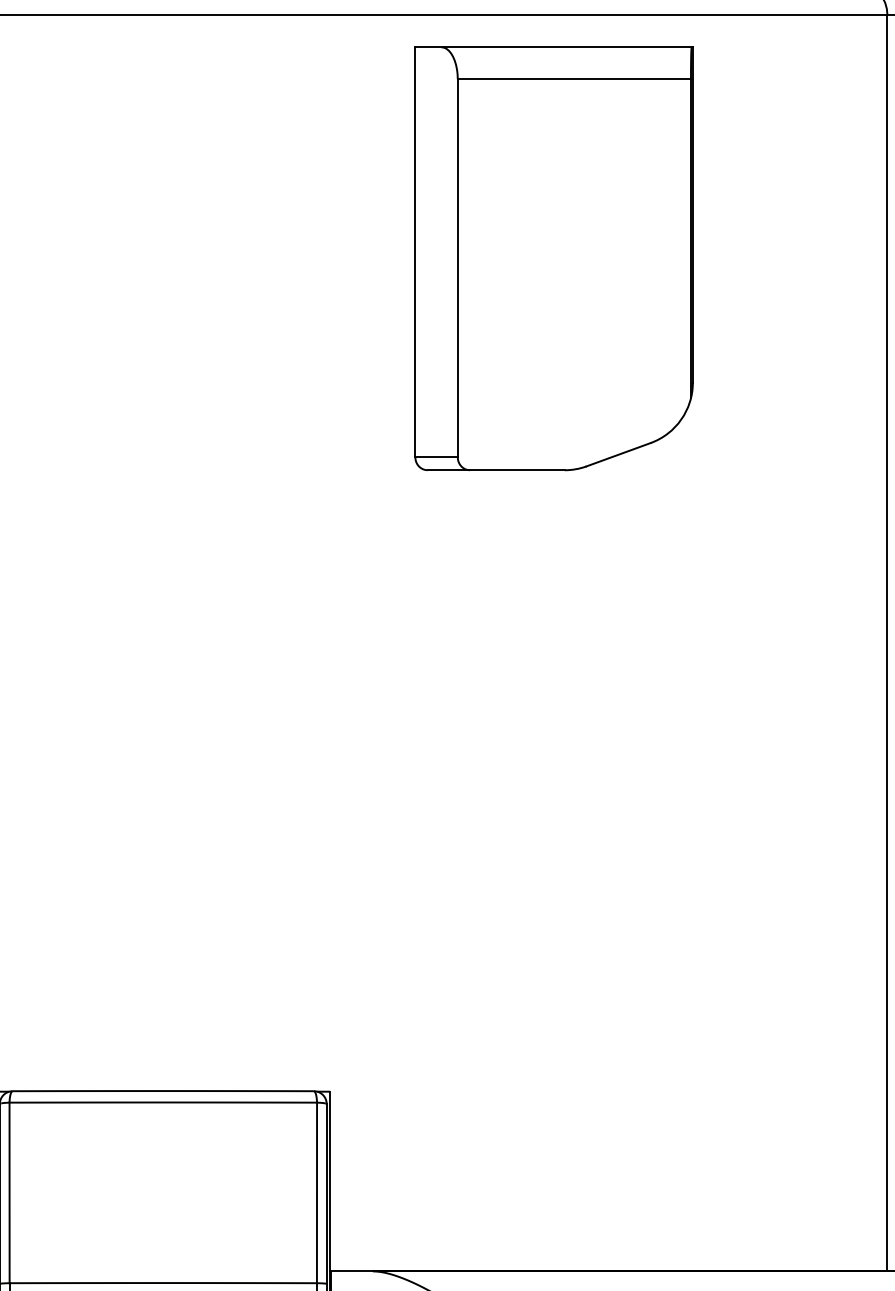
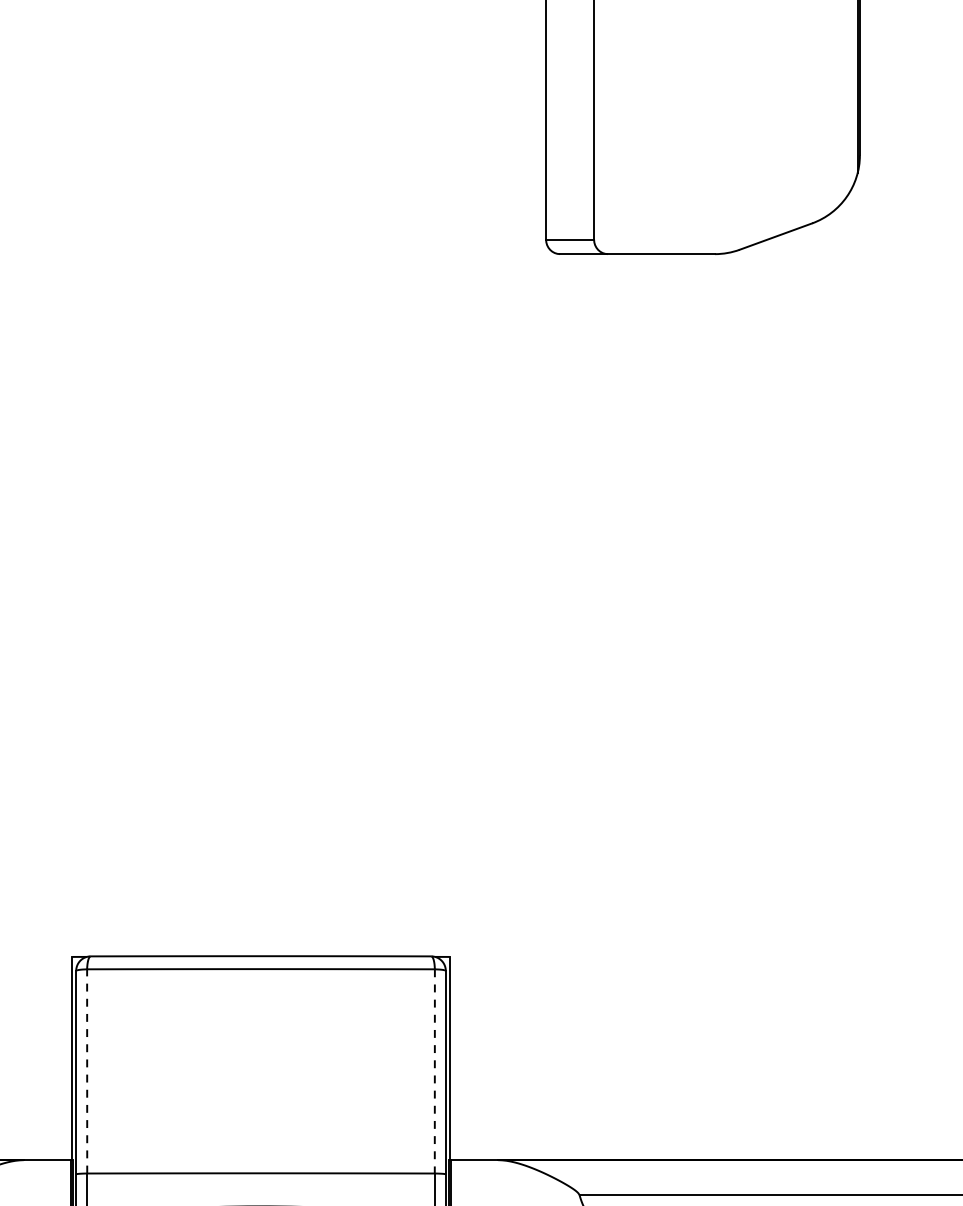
line: (9, 1192) -> (87, 1070), solid -> dashed
line: (317, 1193) -> (435, 1072), solid -> dashed

